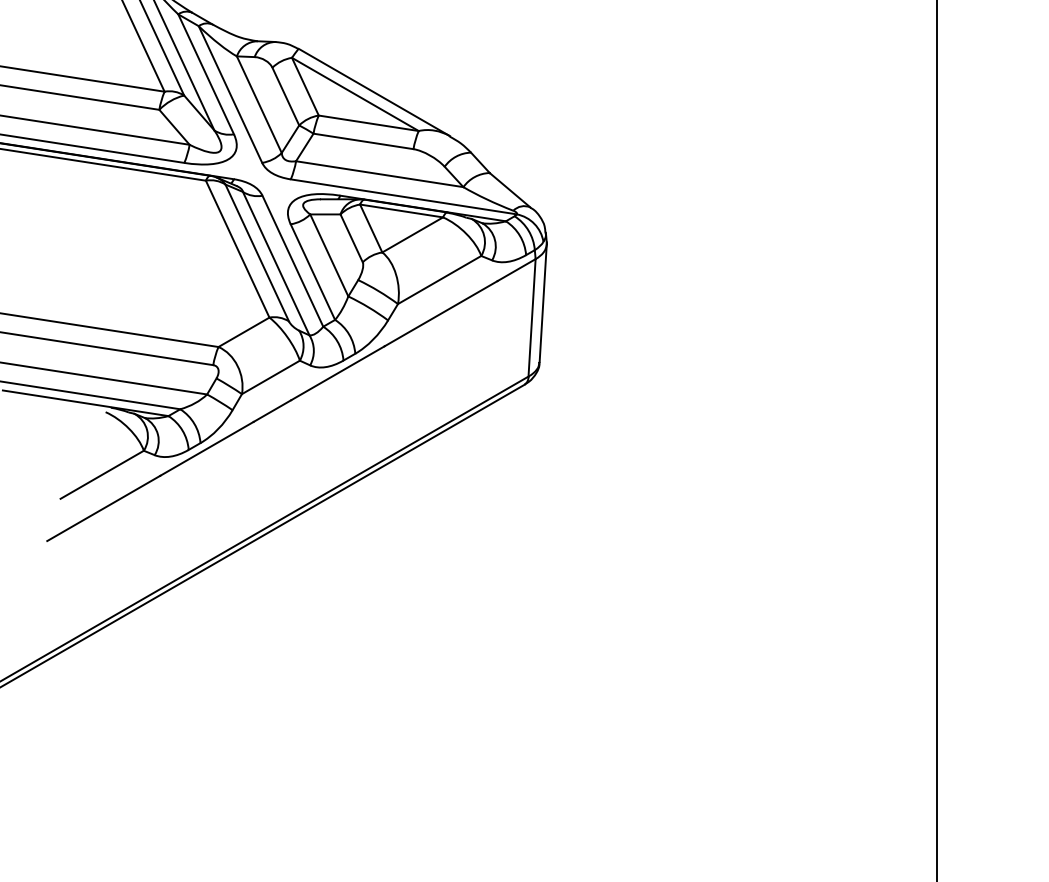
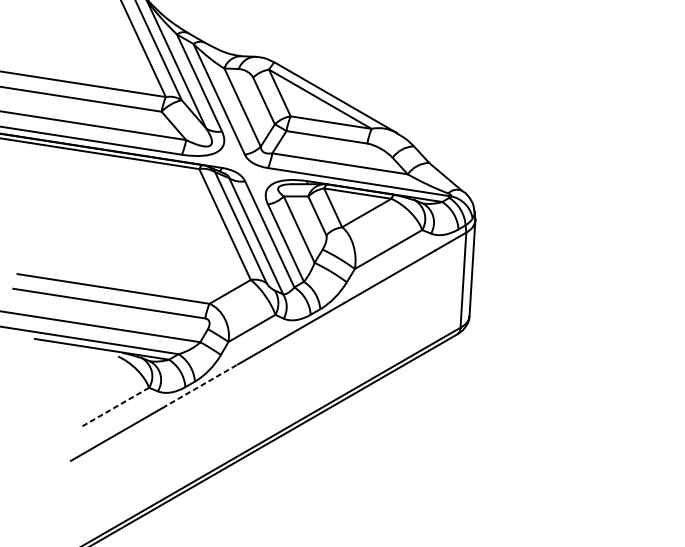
line: (206, 448) -> (199, 385), solid -> dashed
line: (101, 475) -> (114, 407), solid -> dashed

